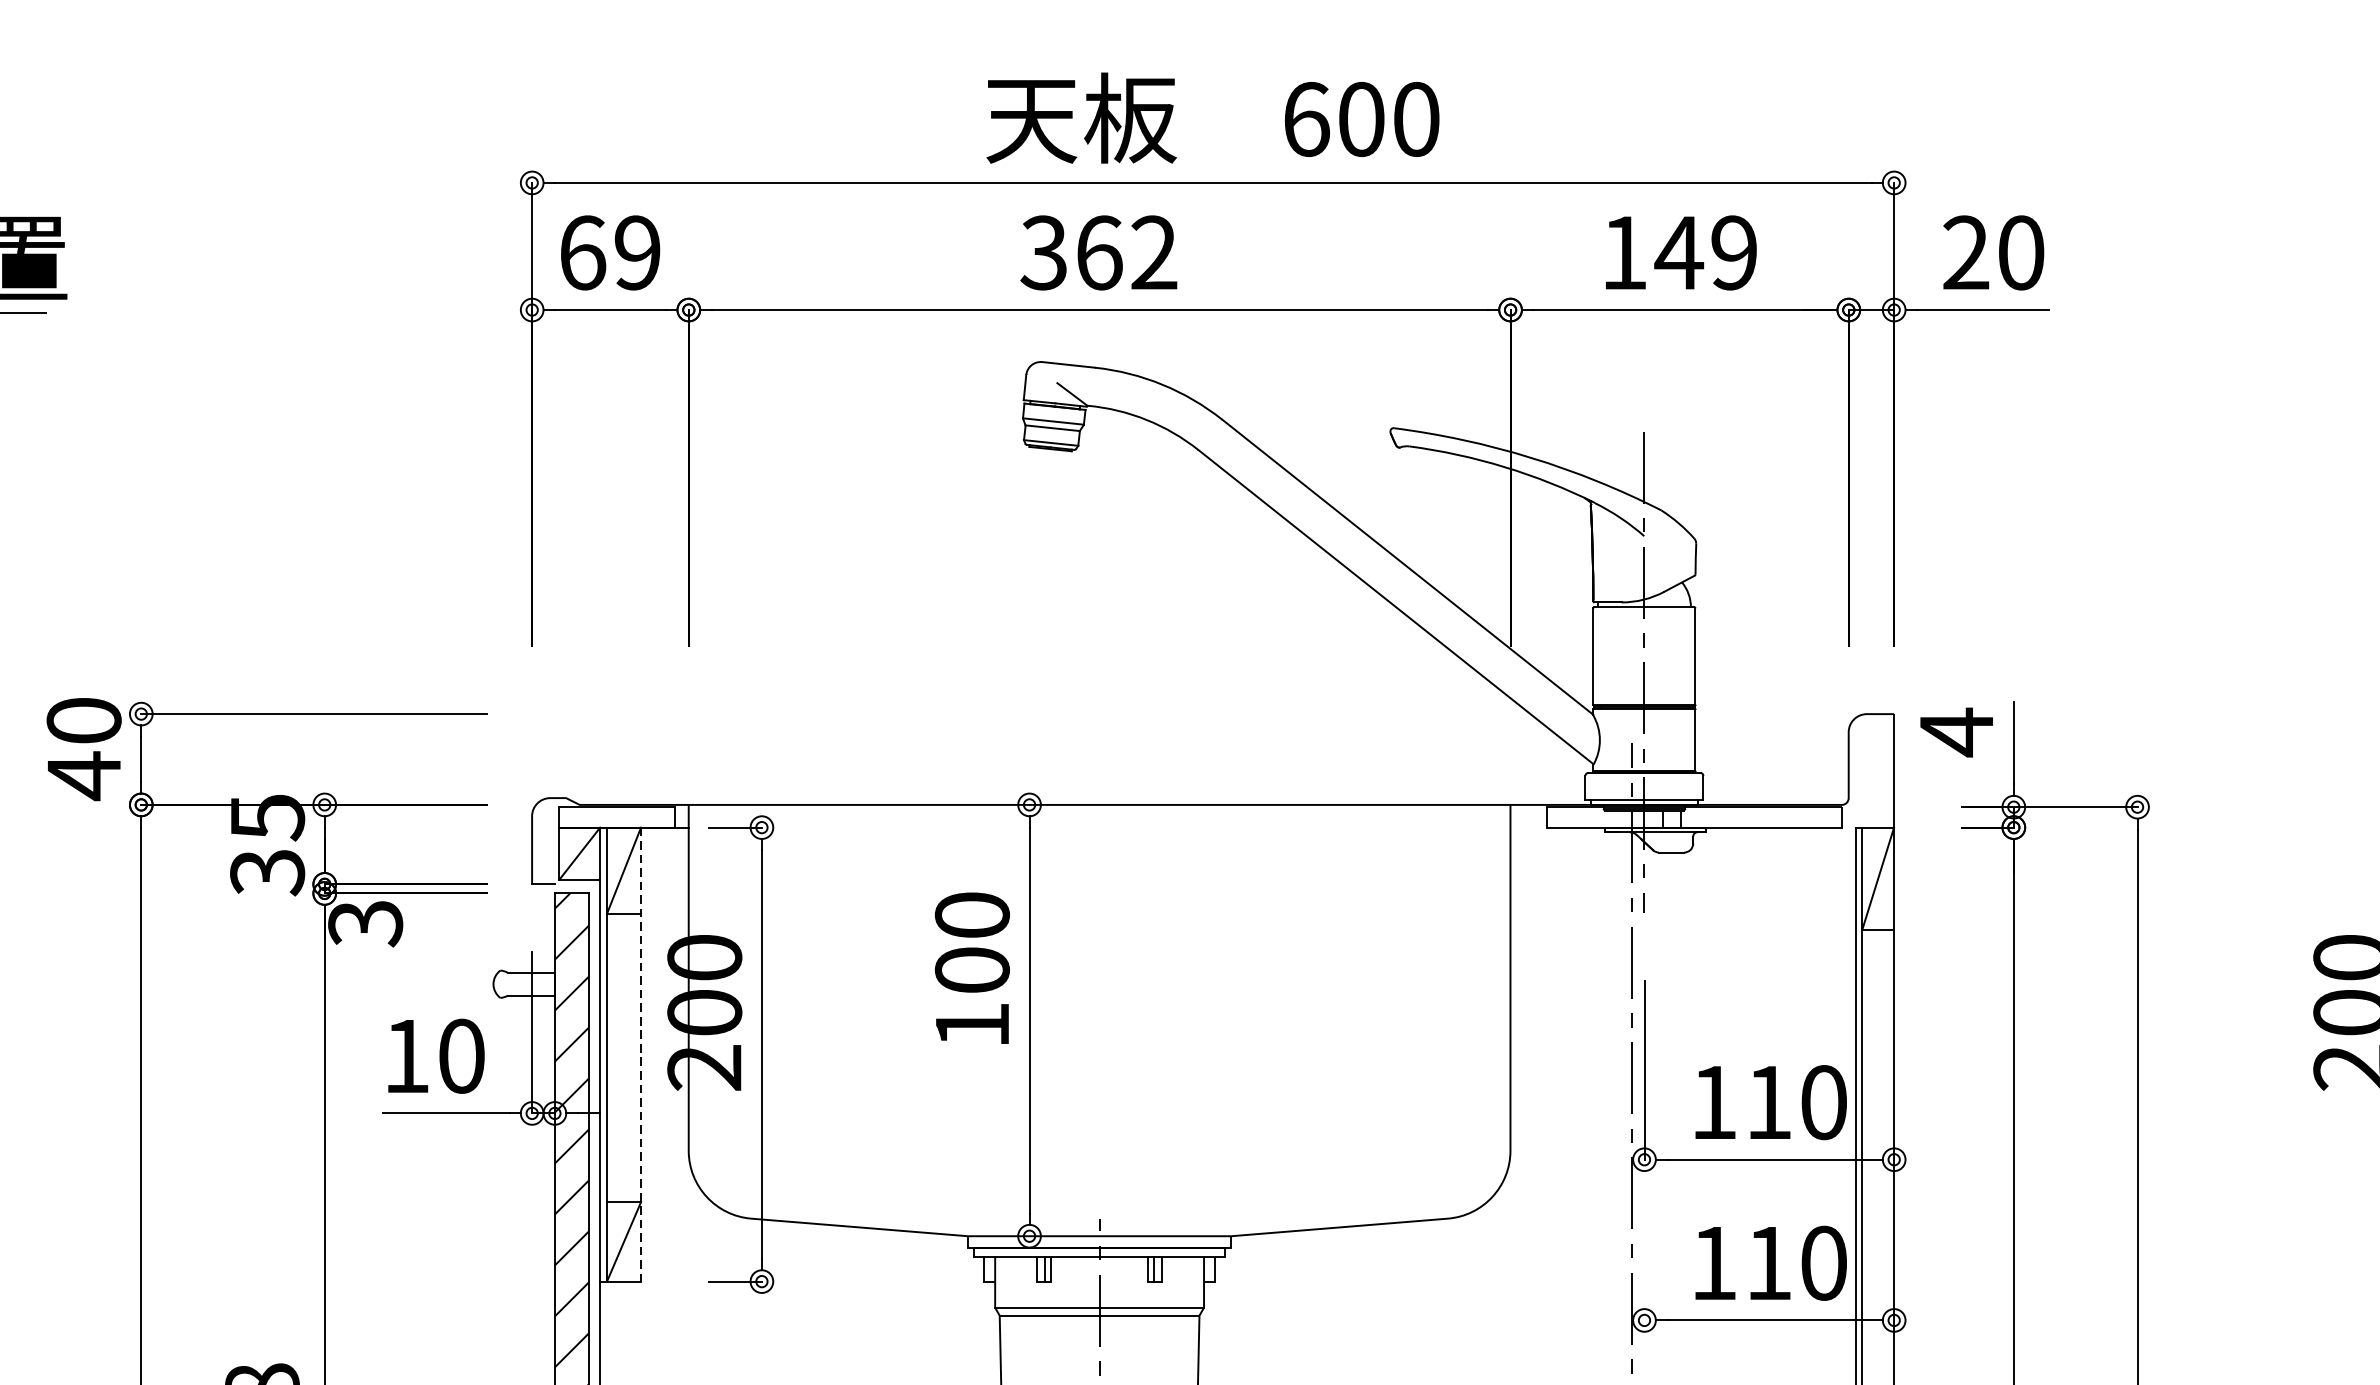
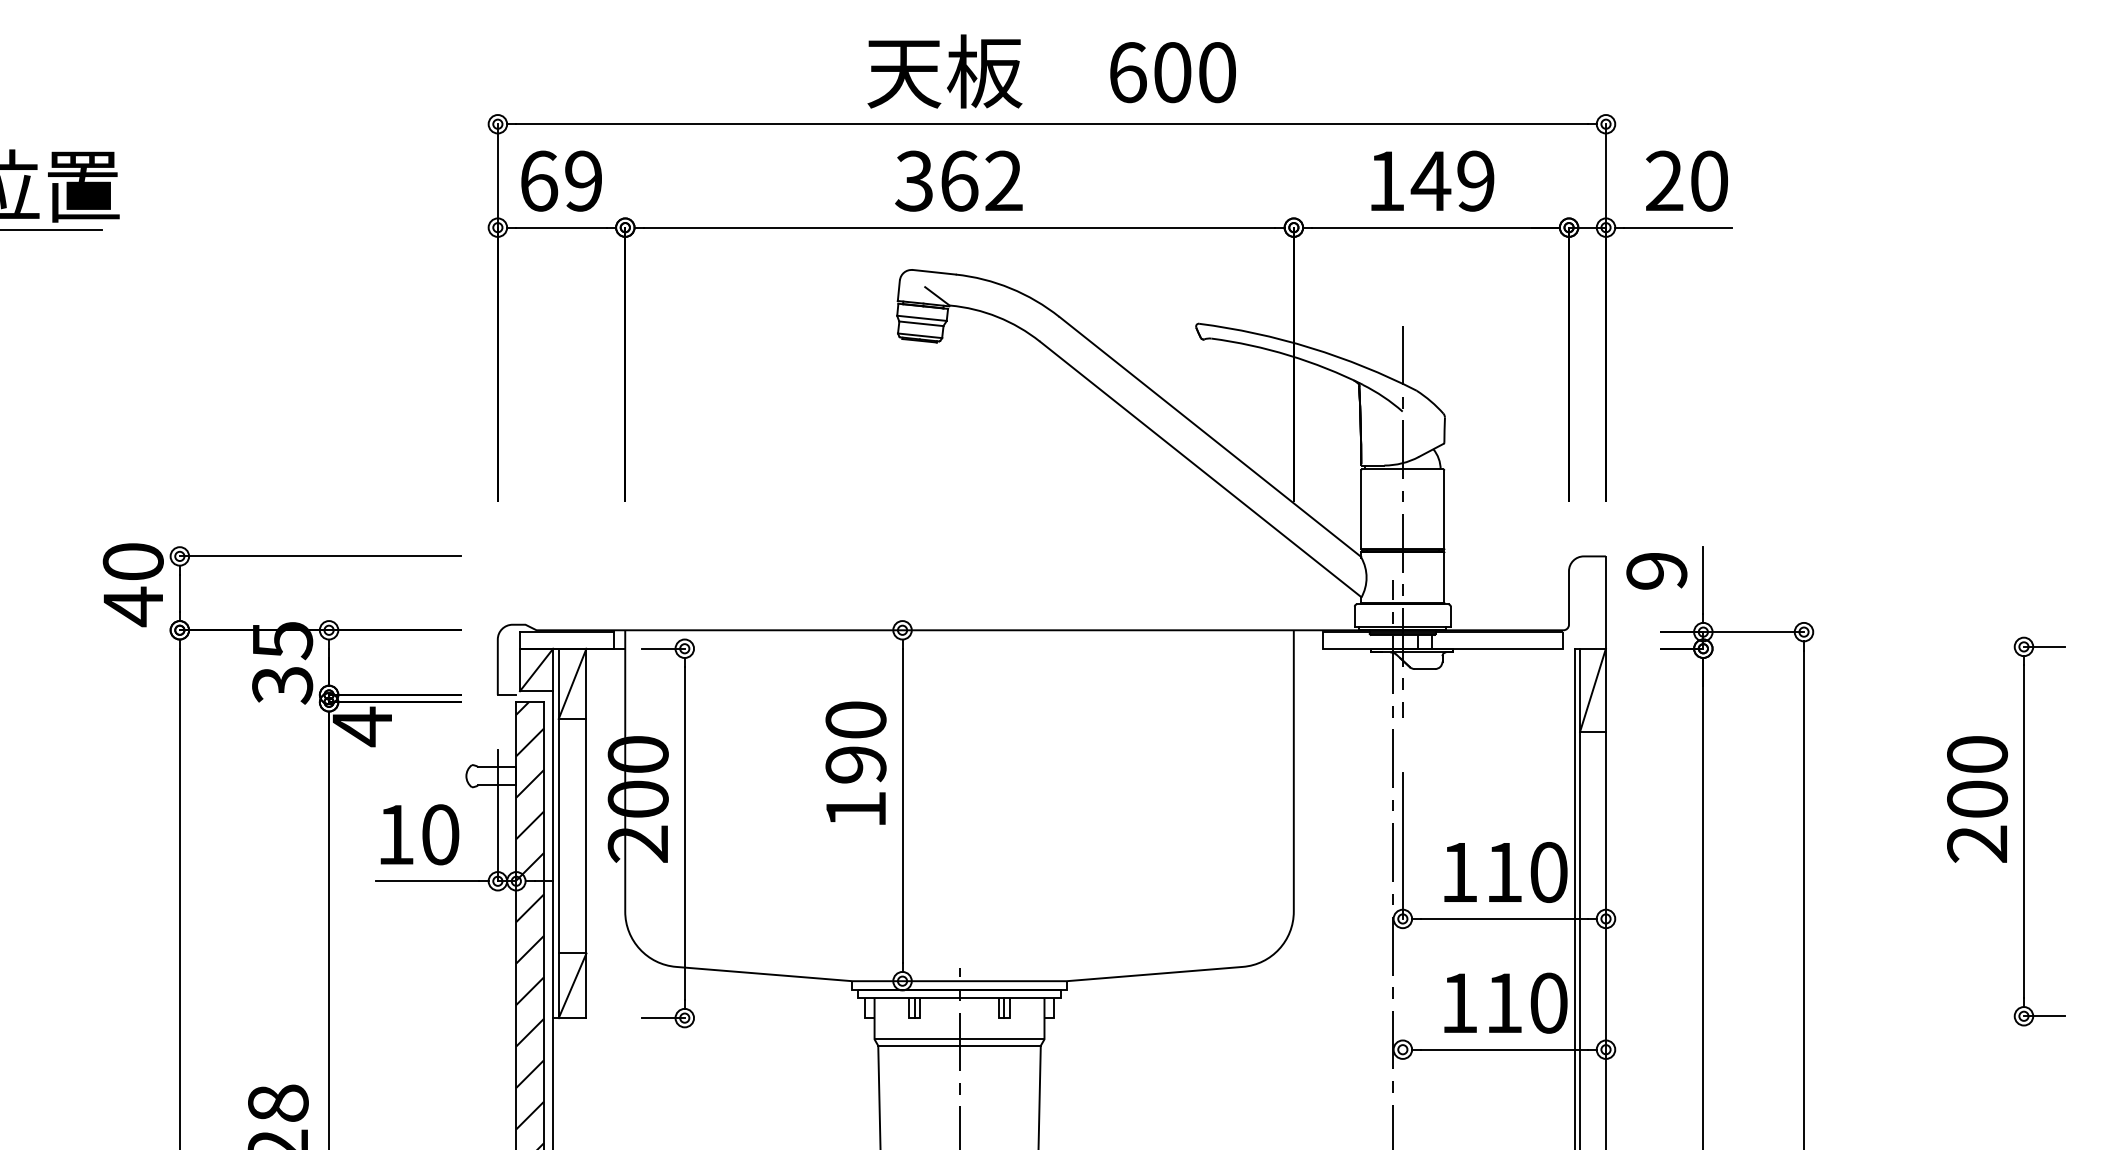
text: (1956, 732) -> (1656, 571), 4 -> 9
text: (364, 923) -> (361, 726), 3 -> 4
text: (971, 969) -> (855, 764), 100 -> 190
line: (641, 1054) -> (586, 833), dashed -> solid

